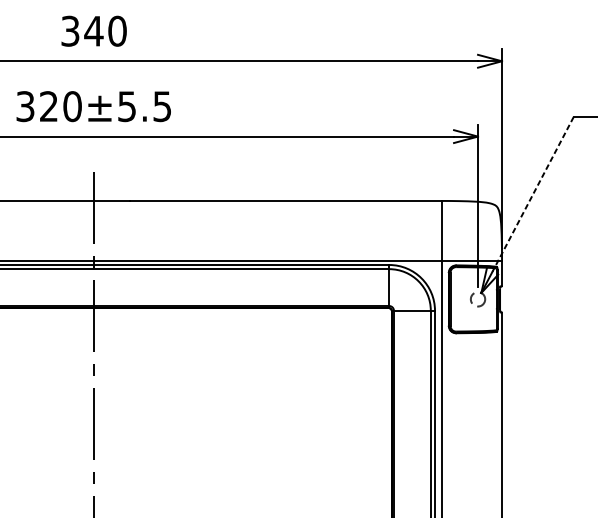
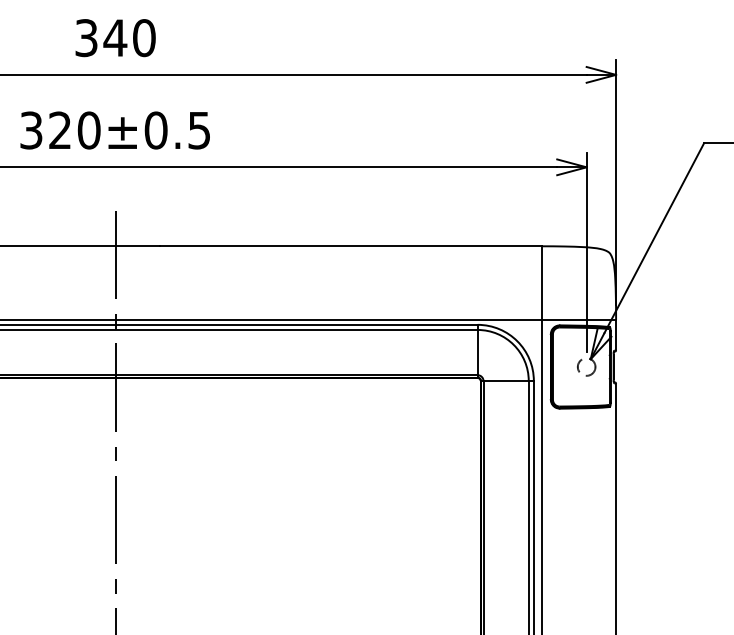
text: (126, 106) -> (155, 130), ±5.5 -> ±0.5
line: (533, 194) -> (654, 238), dashed -> solid

